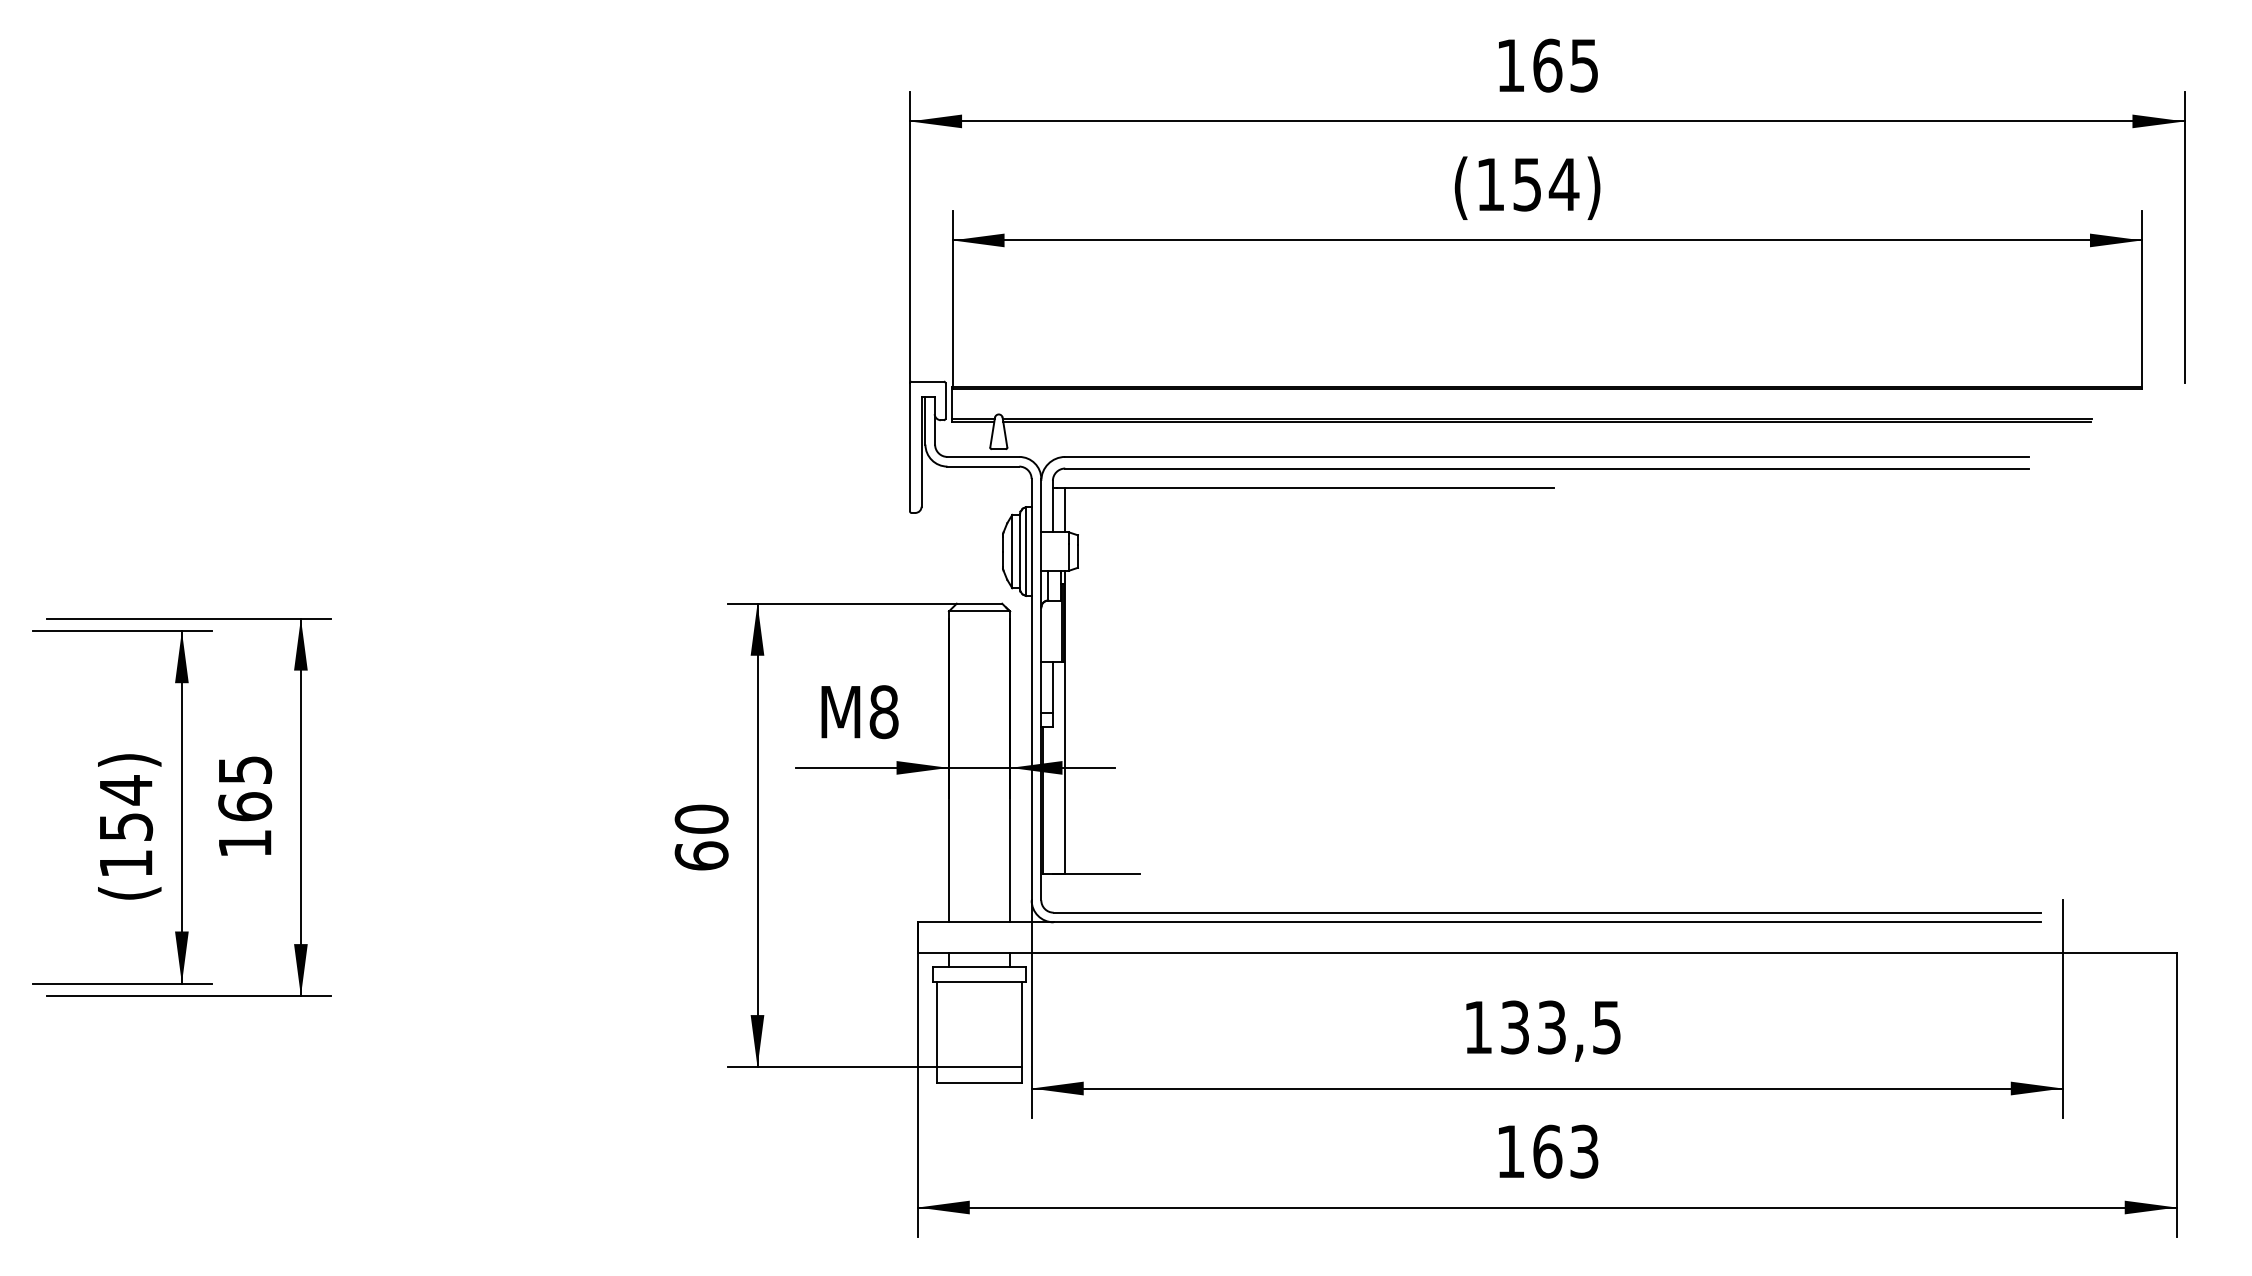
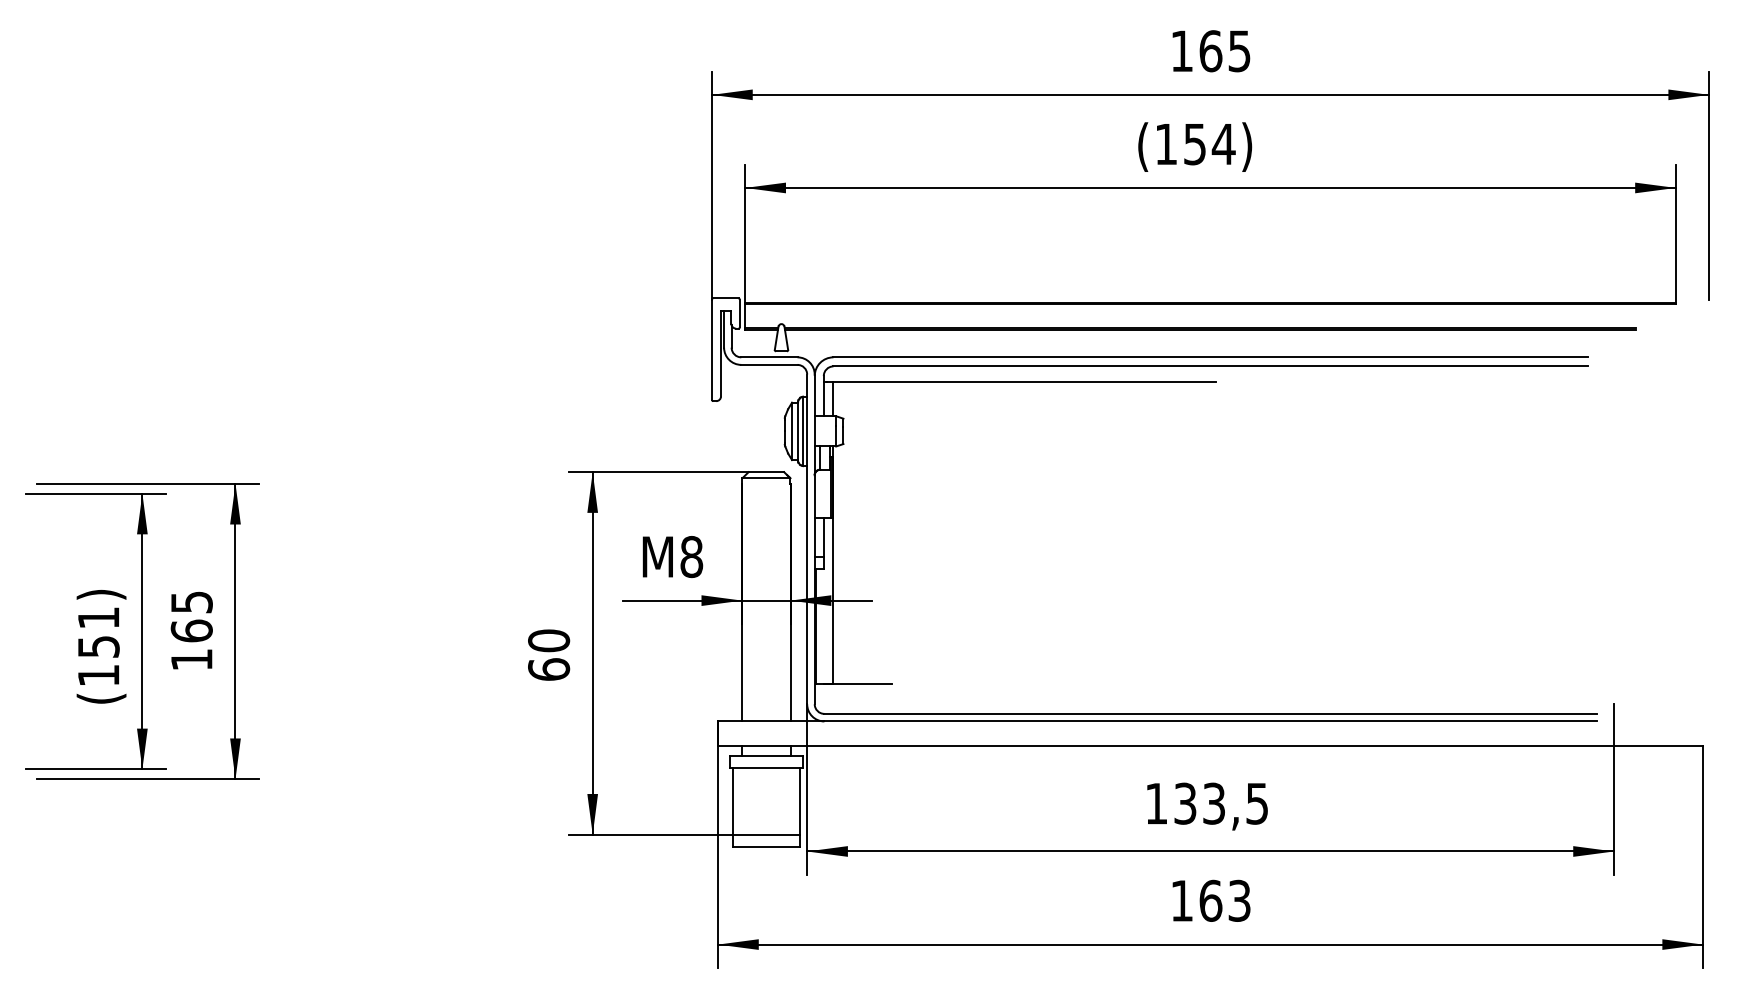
text: (125, 790) -> (98, 618), 154 -> 151

